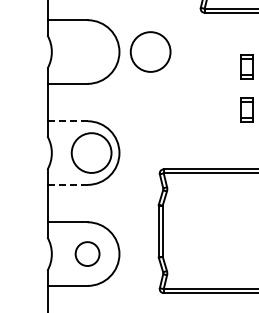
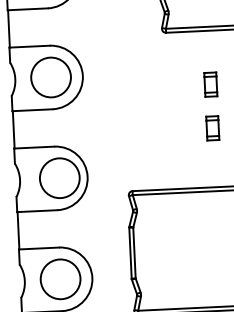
circle: (150, 51) -> (50, 76), moved
line: (67, 121) -> (34, 147), dashed -> solid
line: (68, 184) -> (38, 210), dashed -> solid
circle: (87, 253) -> (60, 278), size x1.67

